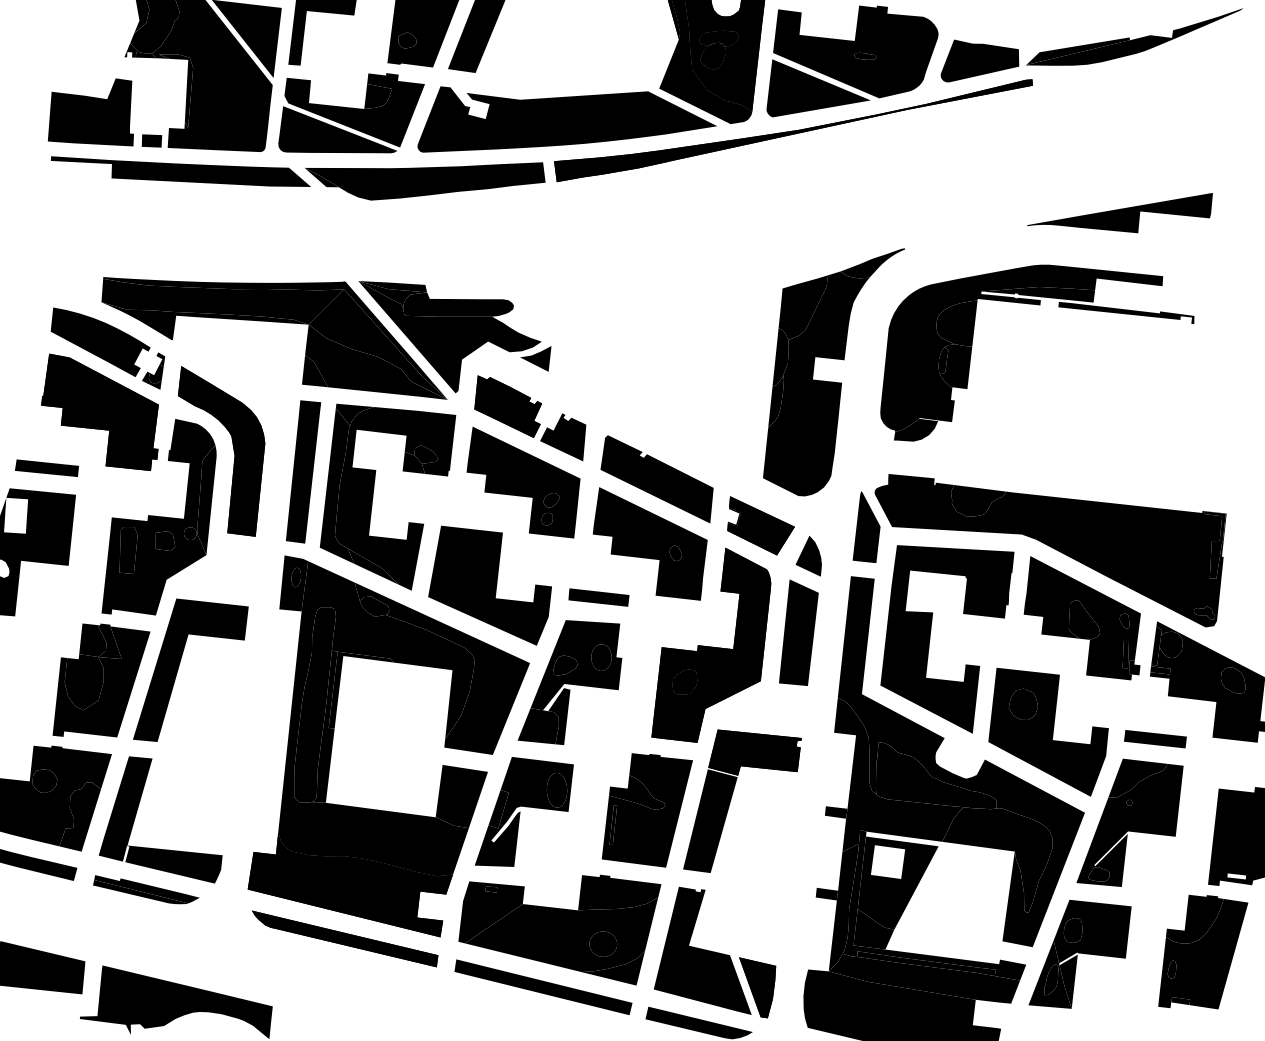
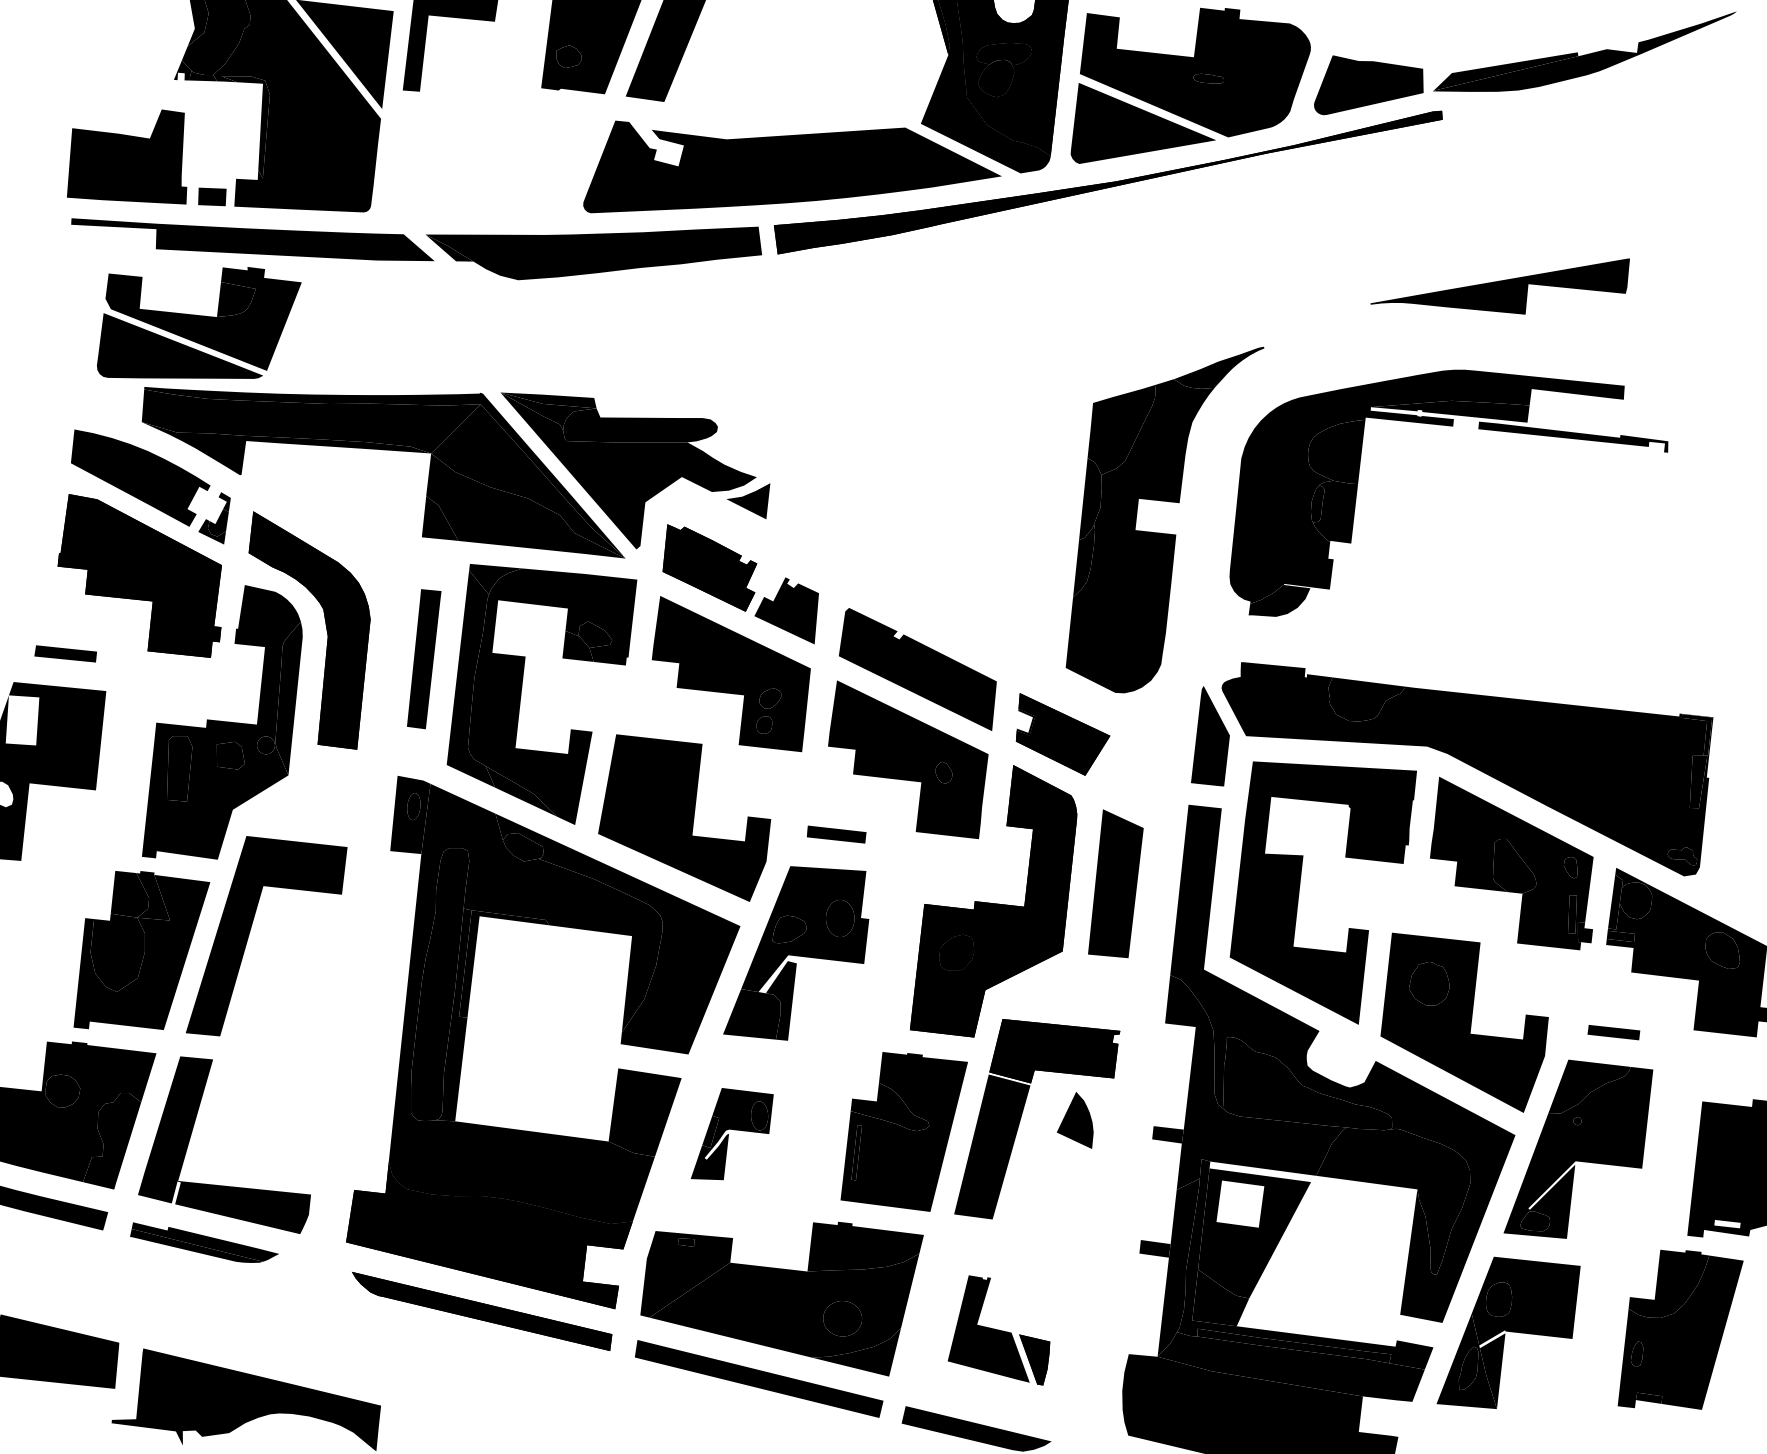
part: (351, 113) -> (199, 323), moved
part: (1119, 213) -> (1499, 287), moved
part: (46, 467) -> (65, 652), size x0.7
part: (303, 471) -> (423, 658), size x0.7
part: (808, 556) -> (1074, 1120), moved
part: (598, 597) -> (836, 834), size x0.7
part: (1155, 739) -> (1613, 1032), size x0.6
part: (523, 811) -> (731, 1133), size x0.6
part: (715, 952) -> (999, 1330), size x0.6

